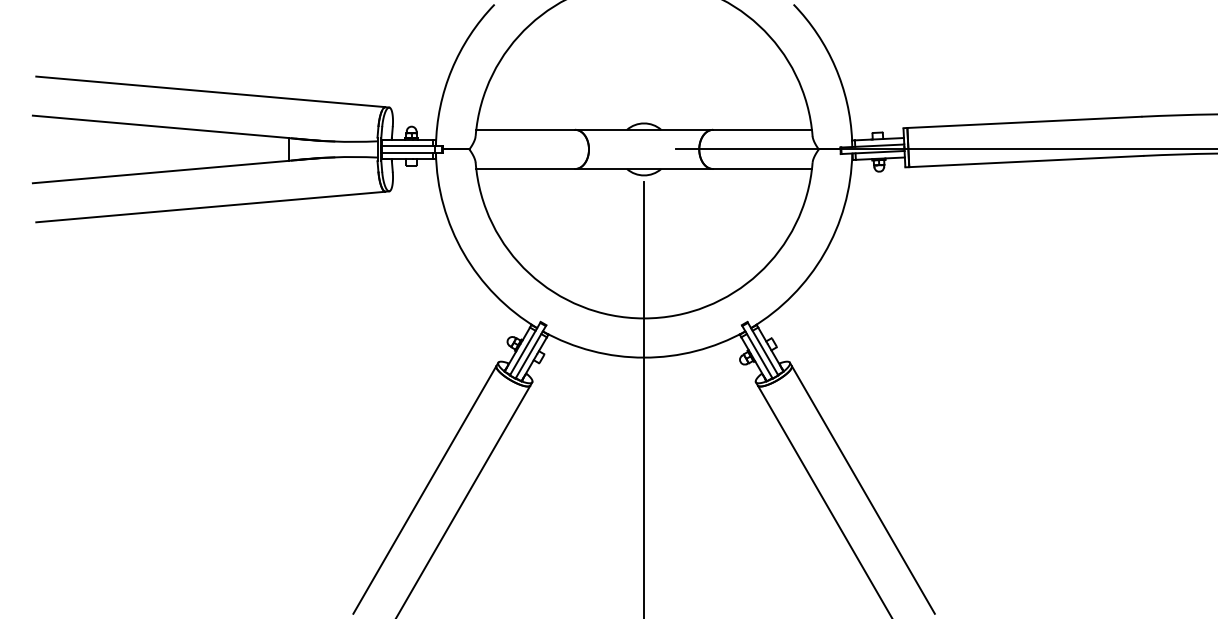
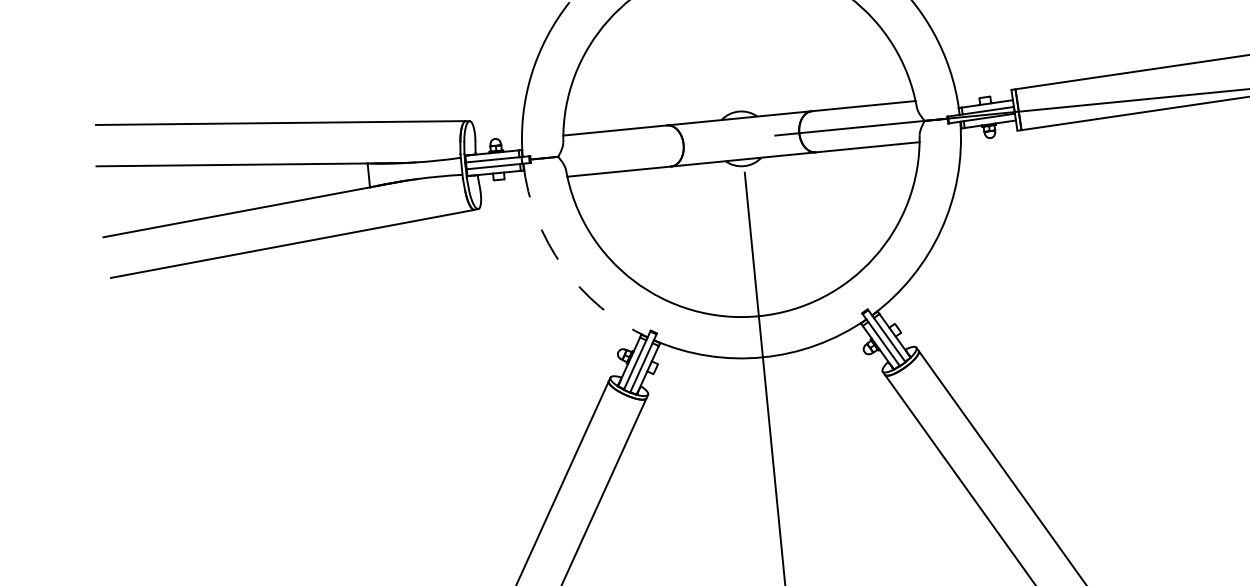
arc: (463, 253) -> (562, 266), solid -> dashed

